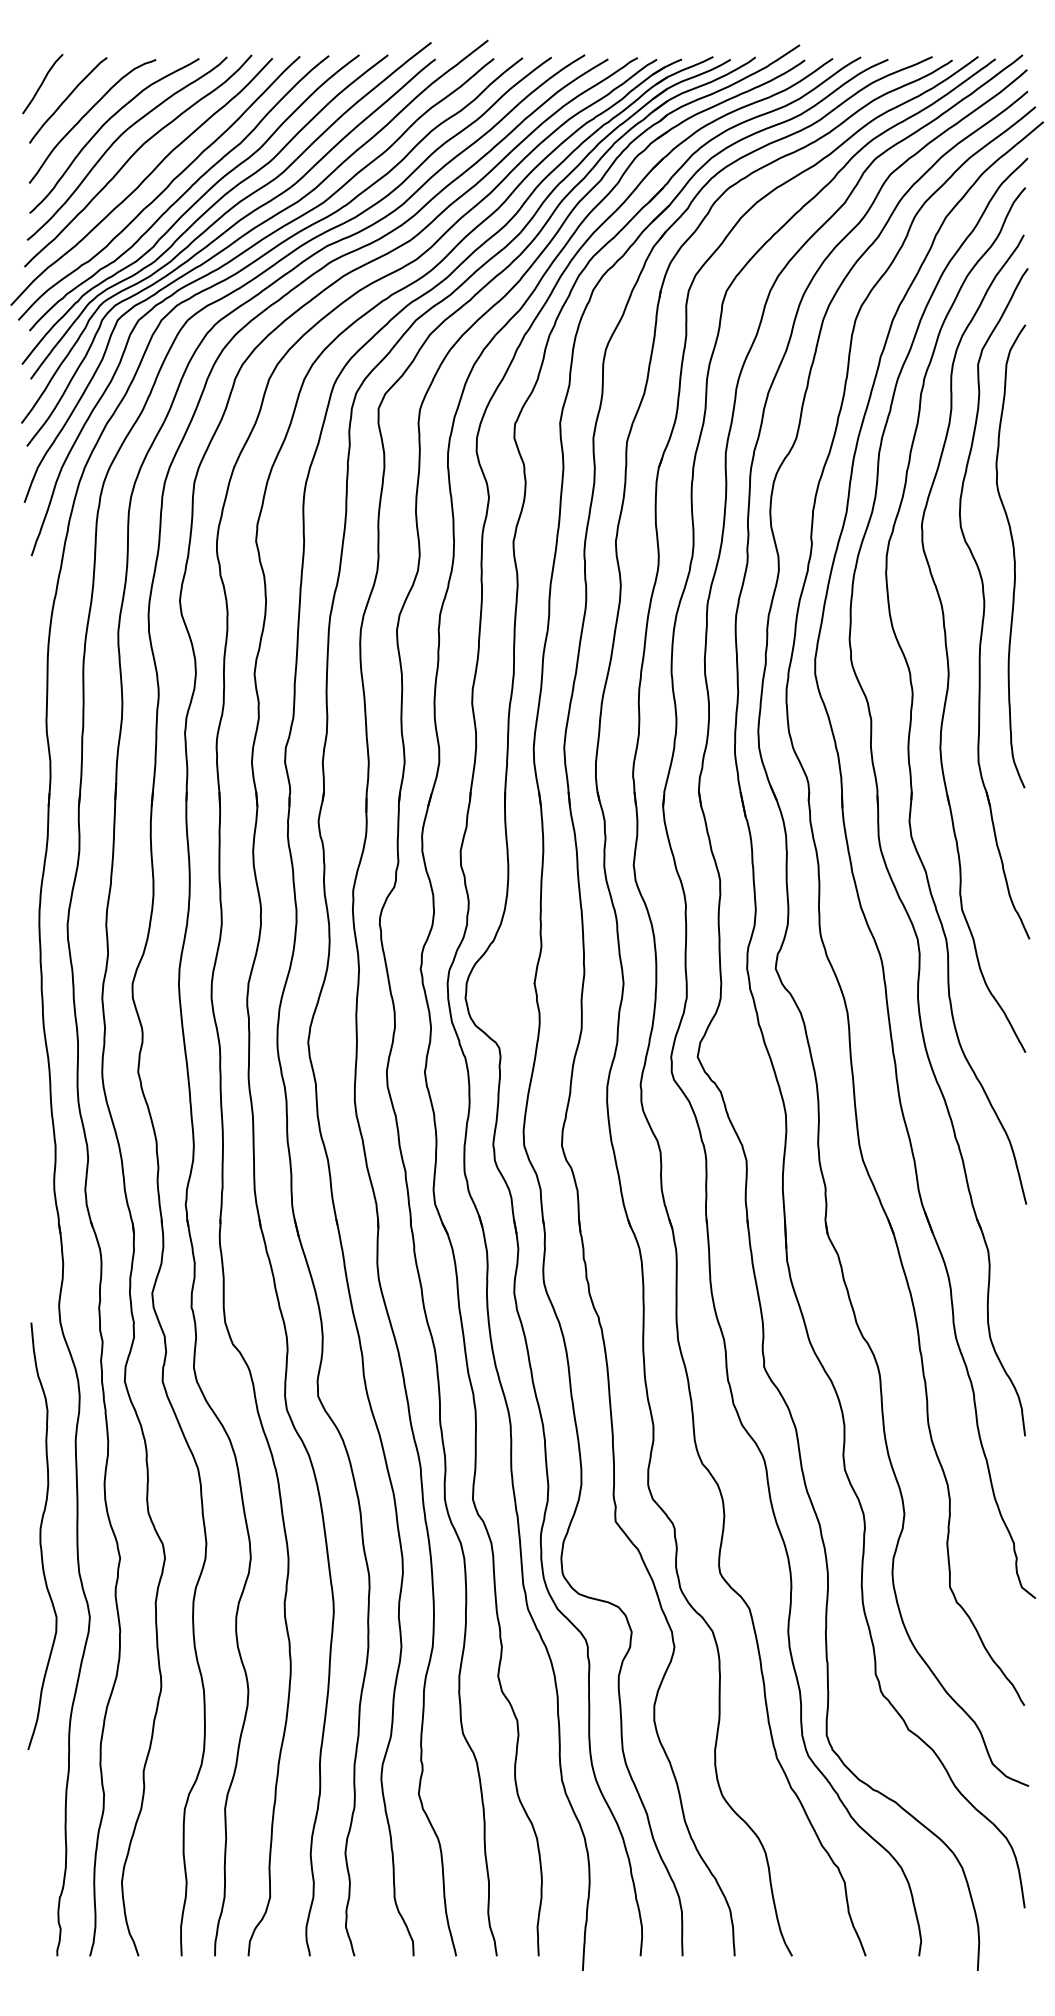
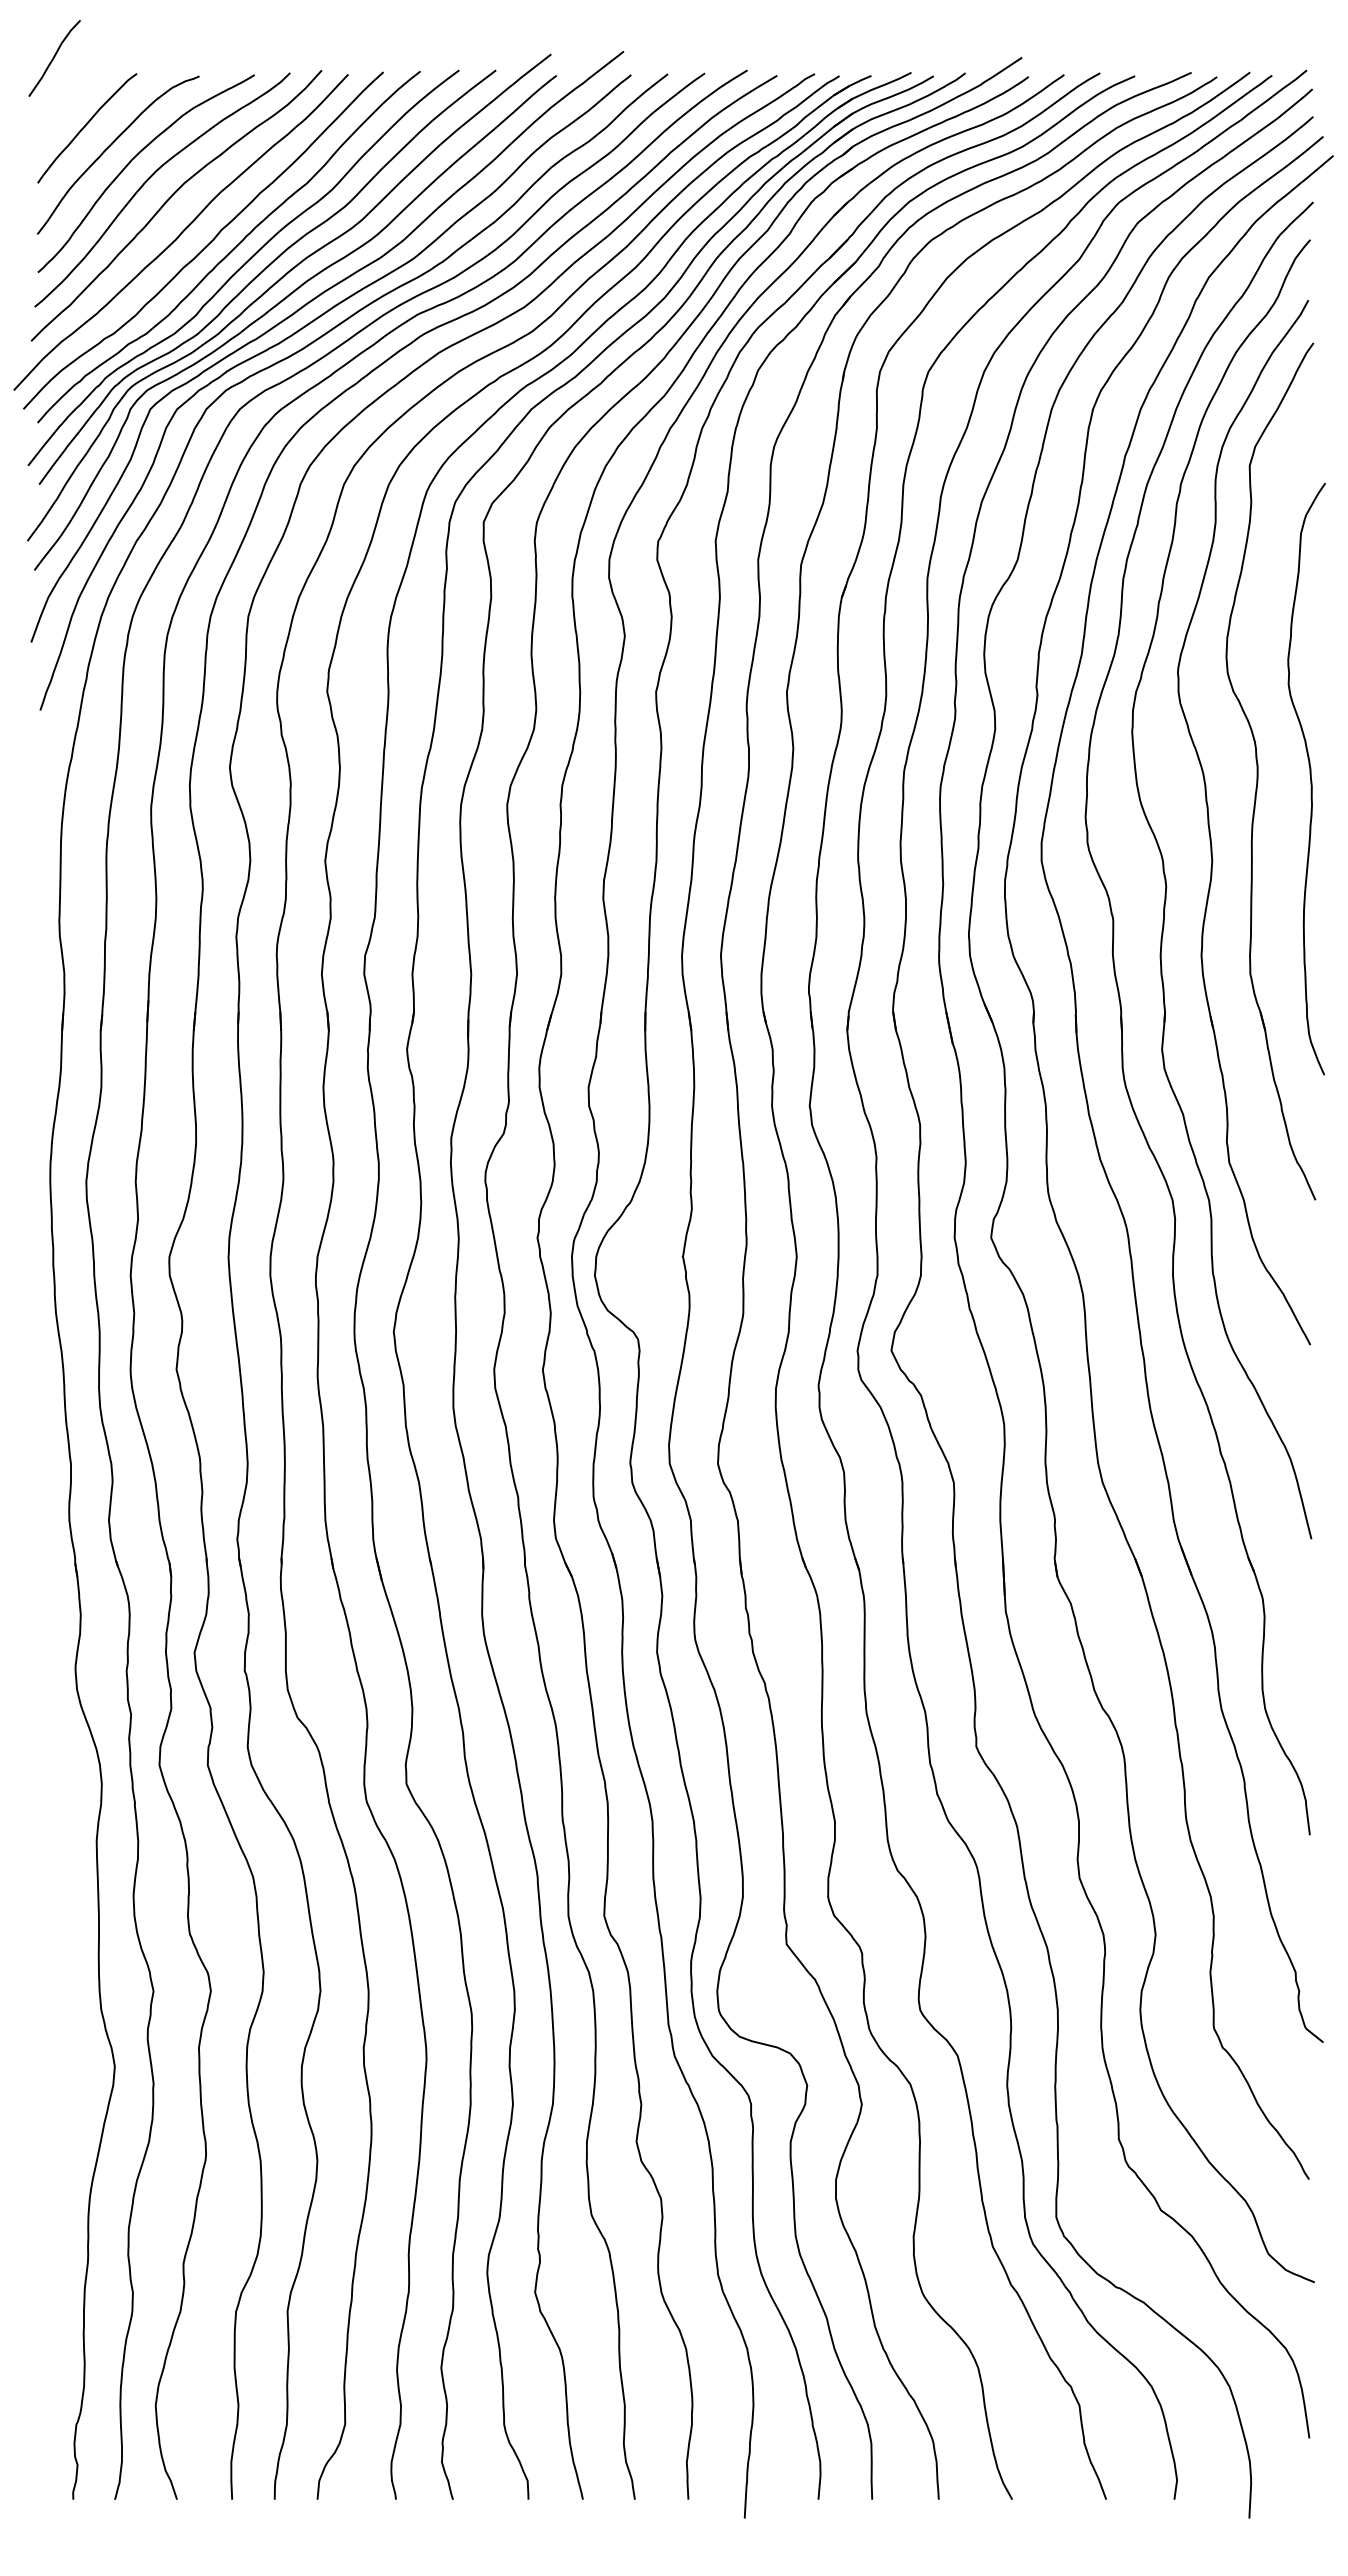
curve: (42, 84) -> (54, 58), moved
curve: (1013, 556) -> (1310, 778), moved
curve: (41, 1536) -> (52, 1963), removed

